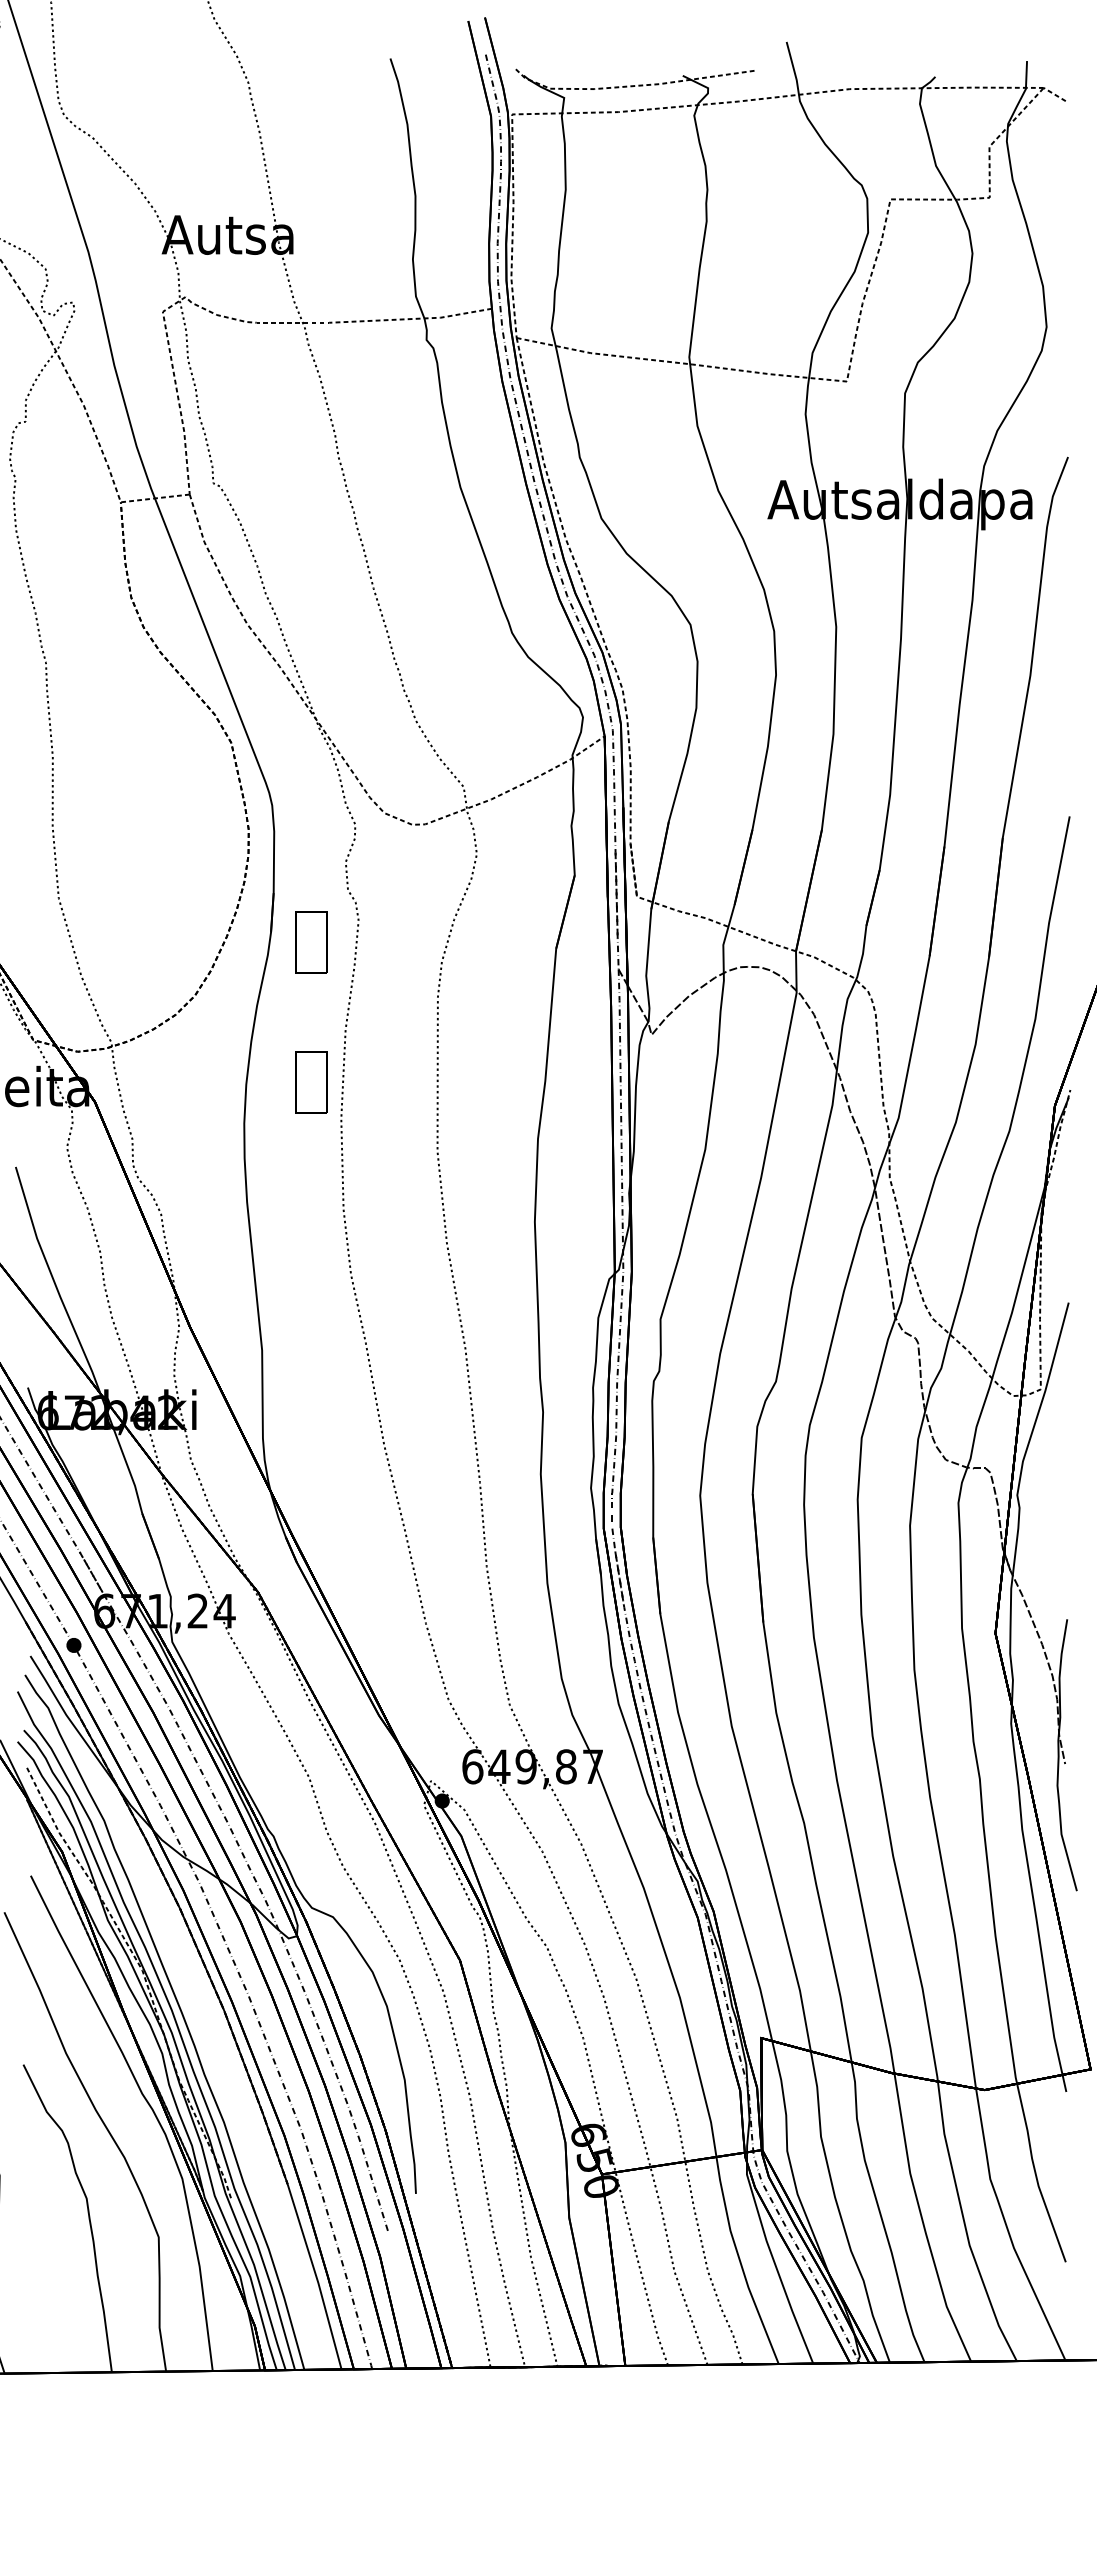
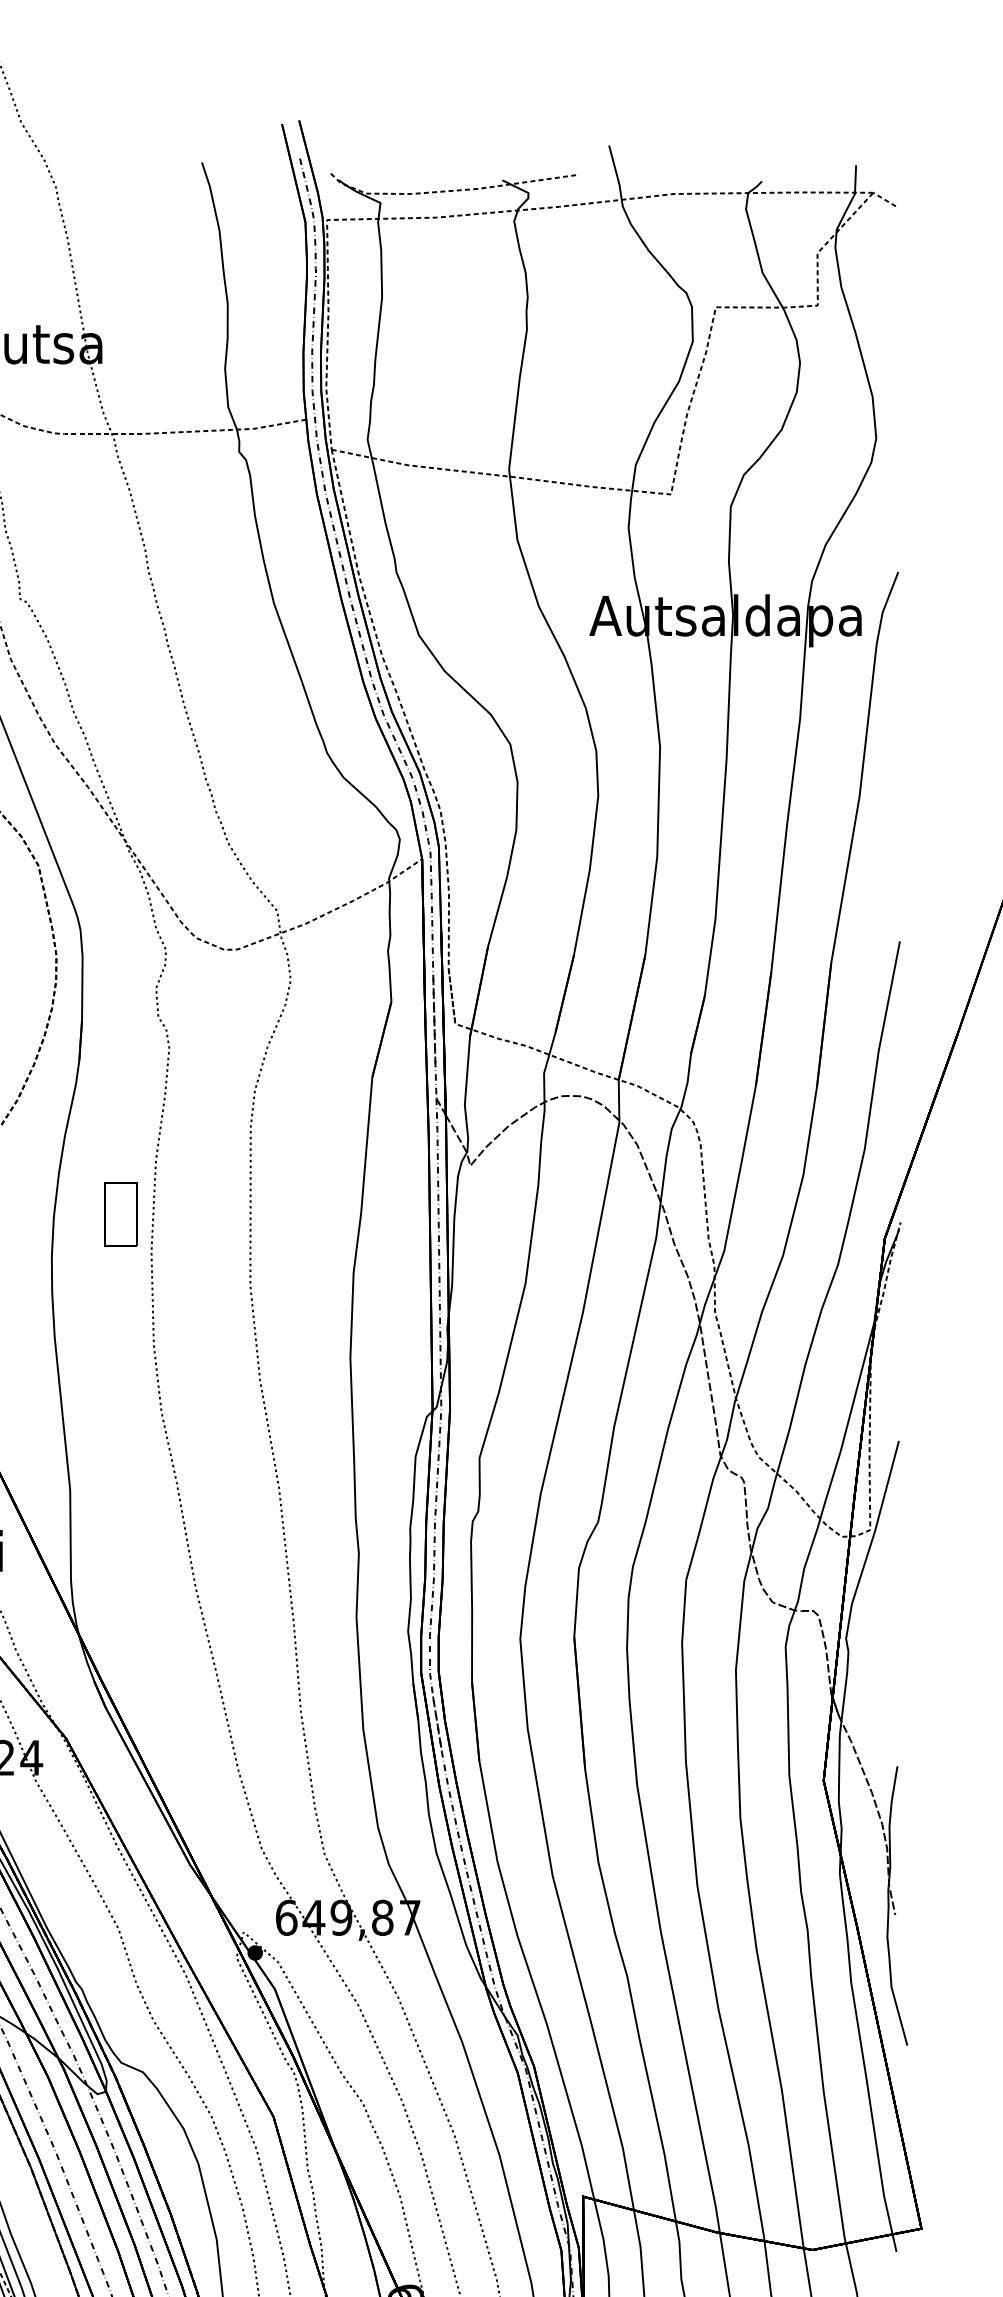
part: (311, 942) -> (120, 1070), removed

